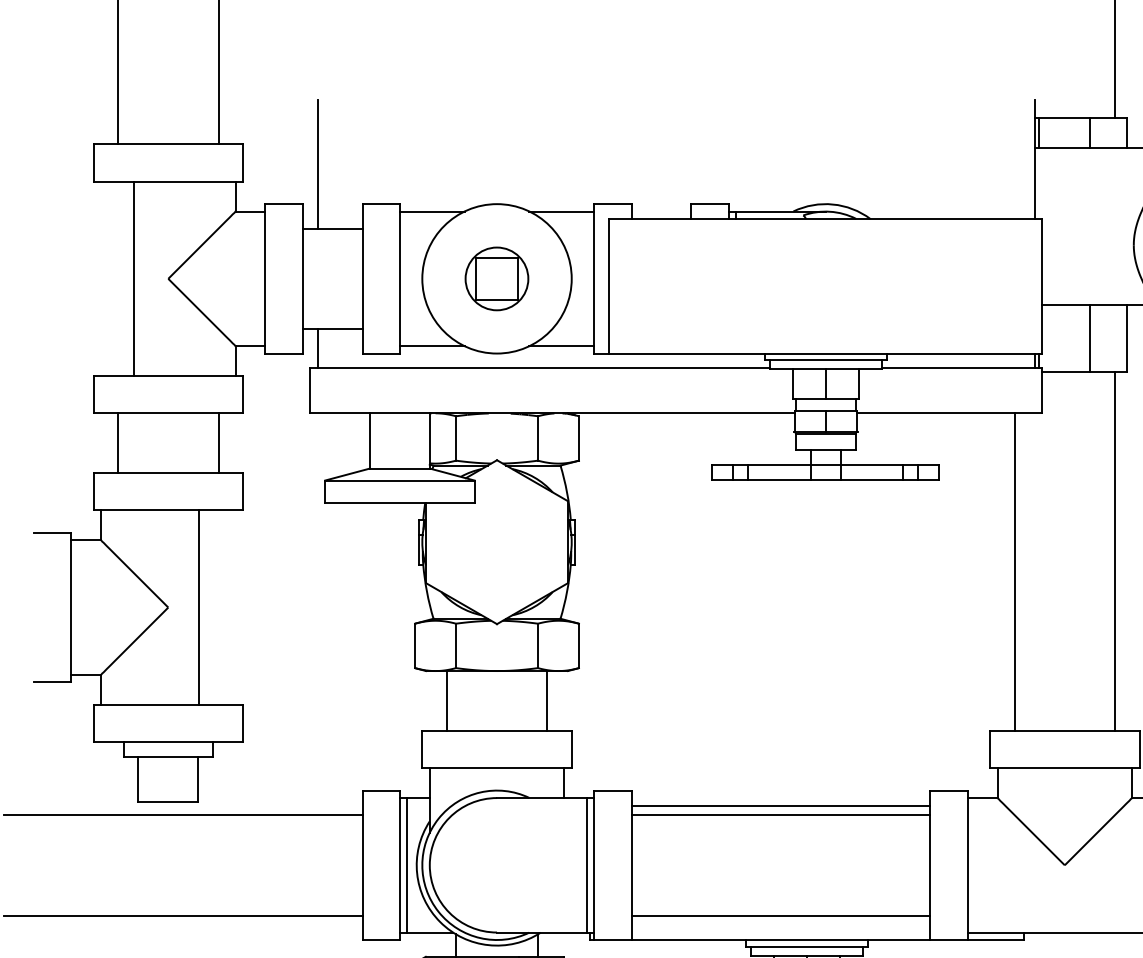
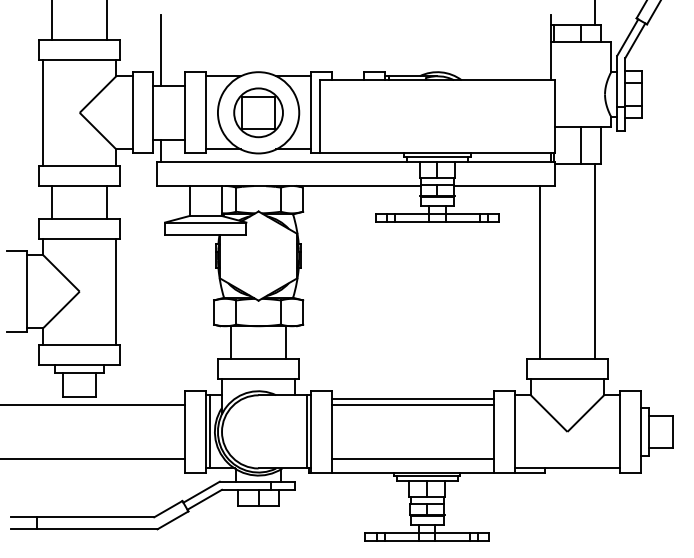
line: (134, 278) -> (43, 112), moved
part: (496, 278) -> (258, 112), size x1.43
line: (199, 607) -> (116, 291), moved

